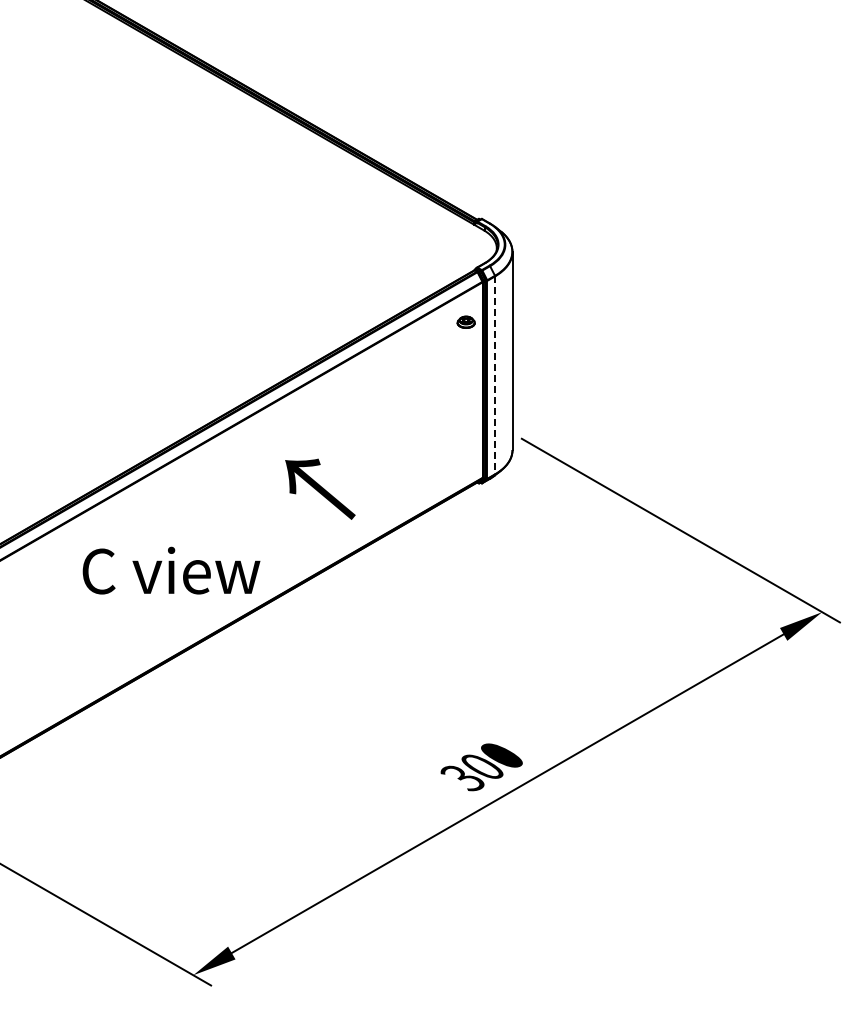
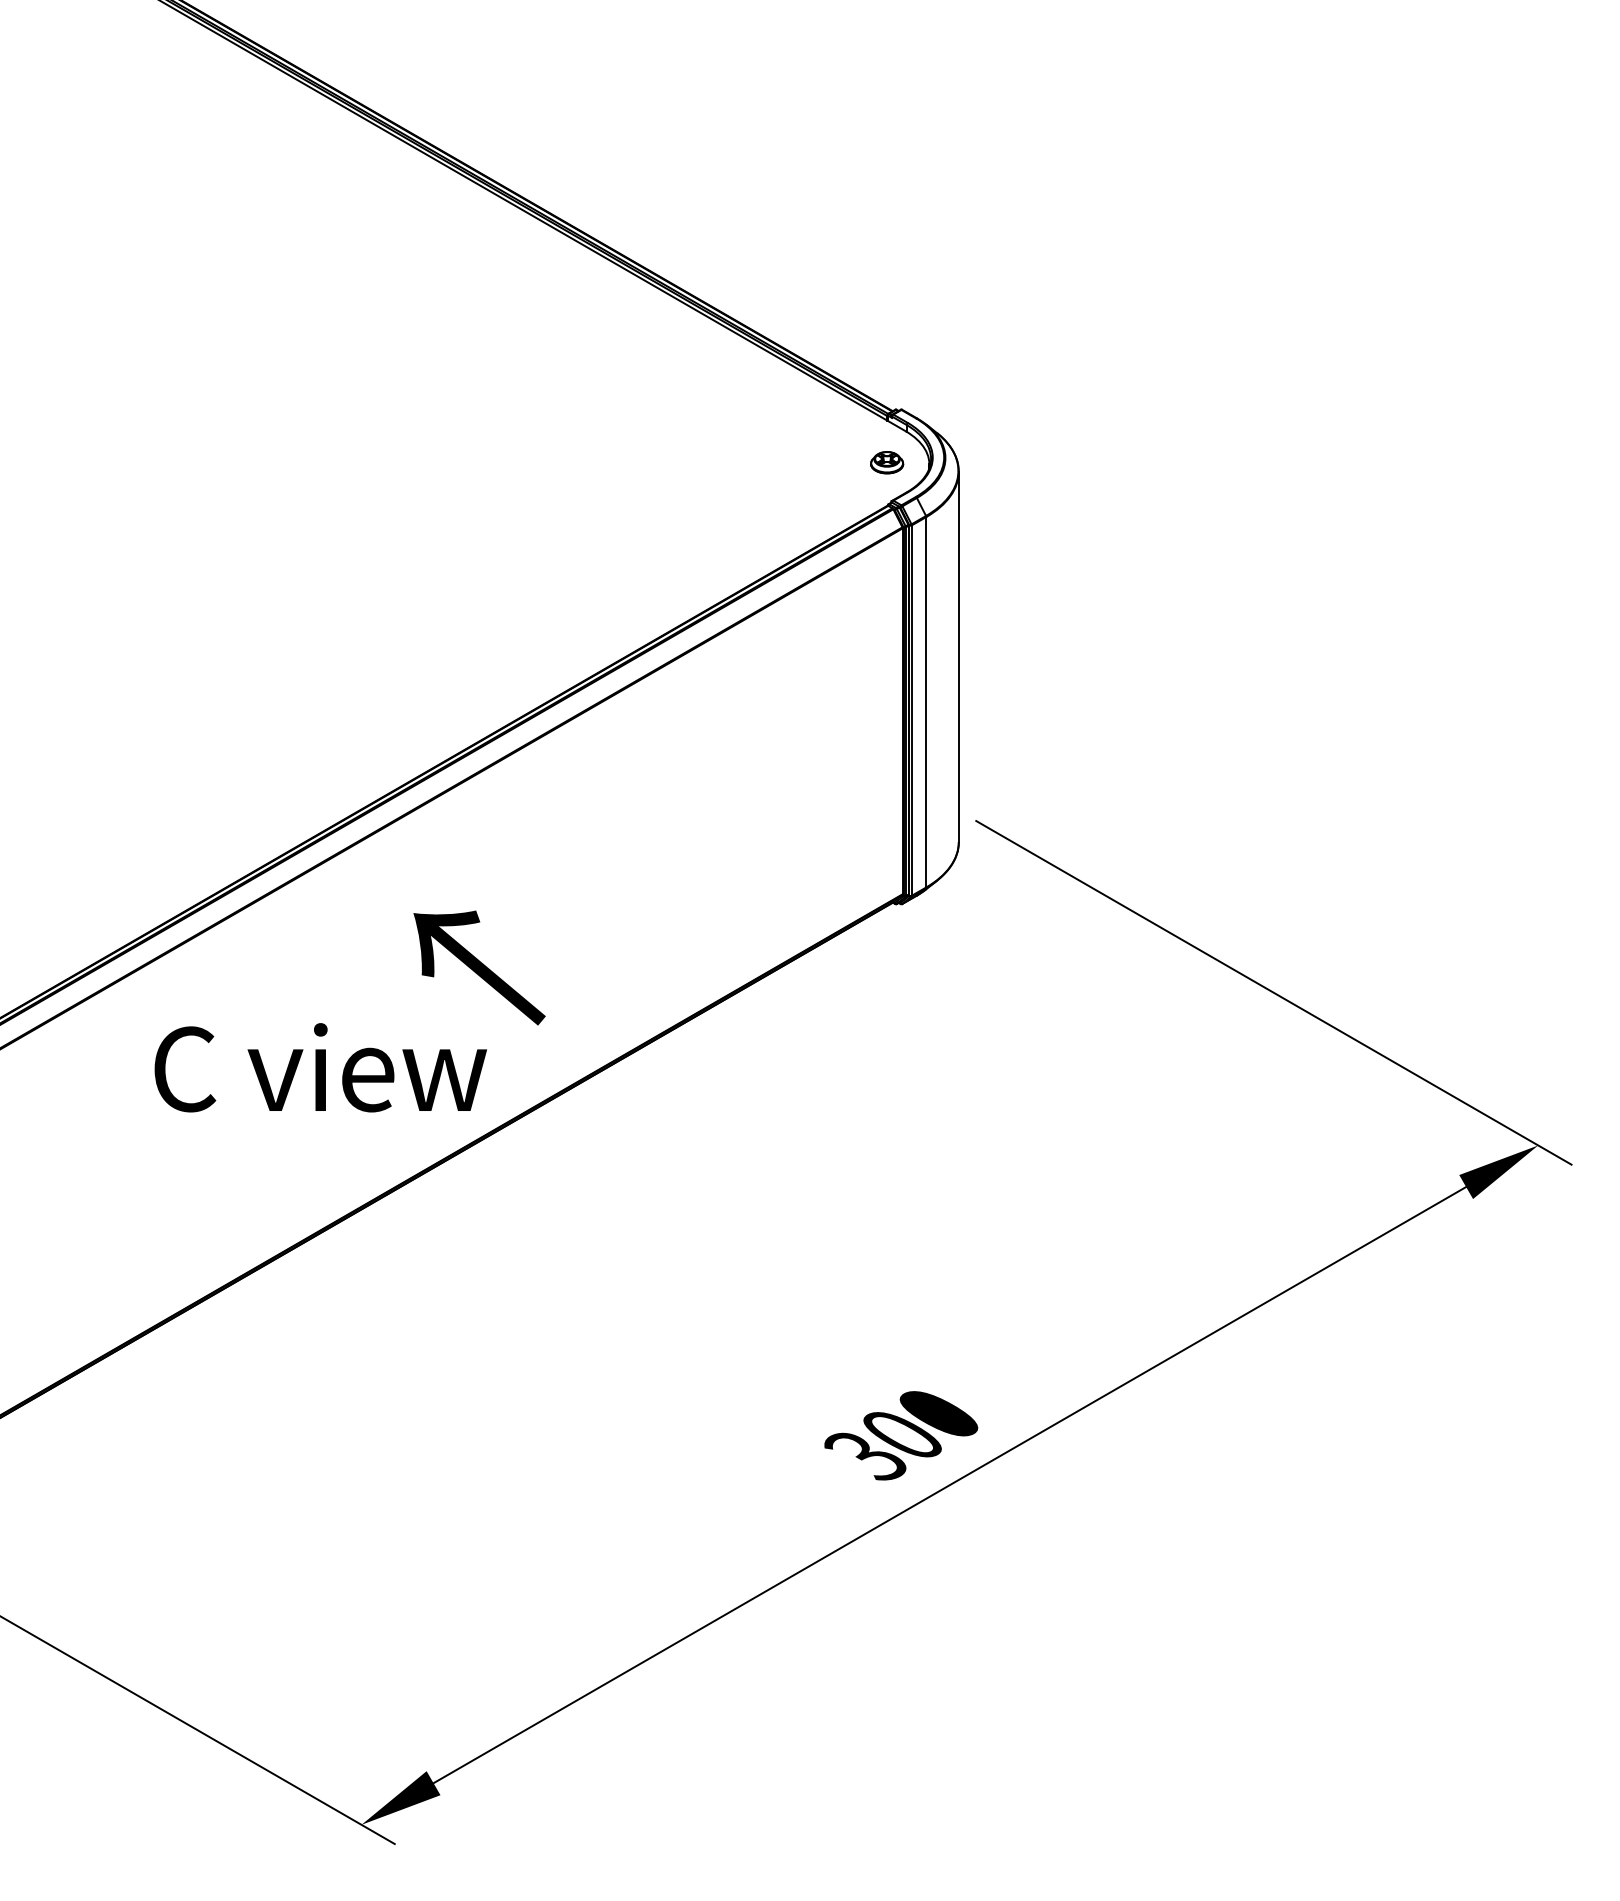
part: (465, 321) -> (885, 461), moved
line: (495, 375) -> (926, 702), dashed -> solid
text: (320, 488) -> (479, 966), moved

